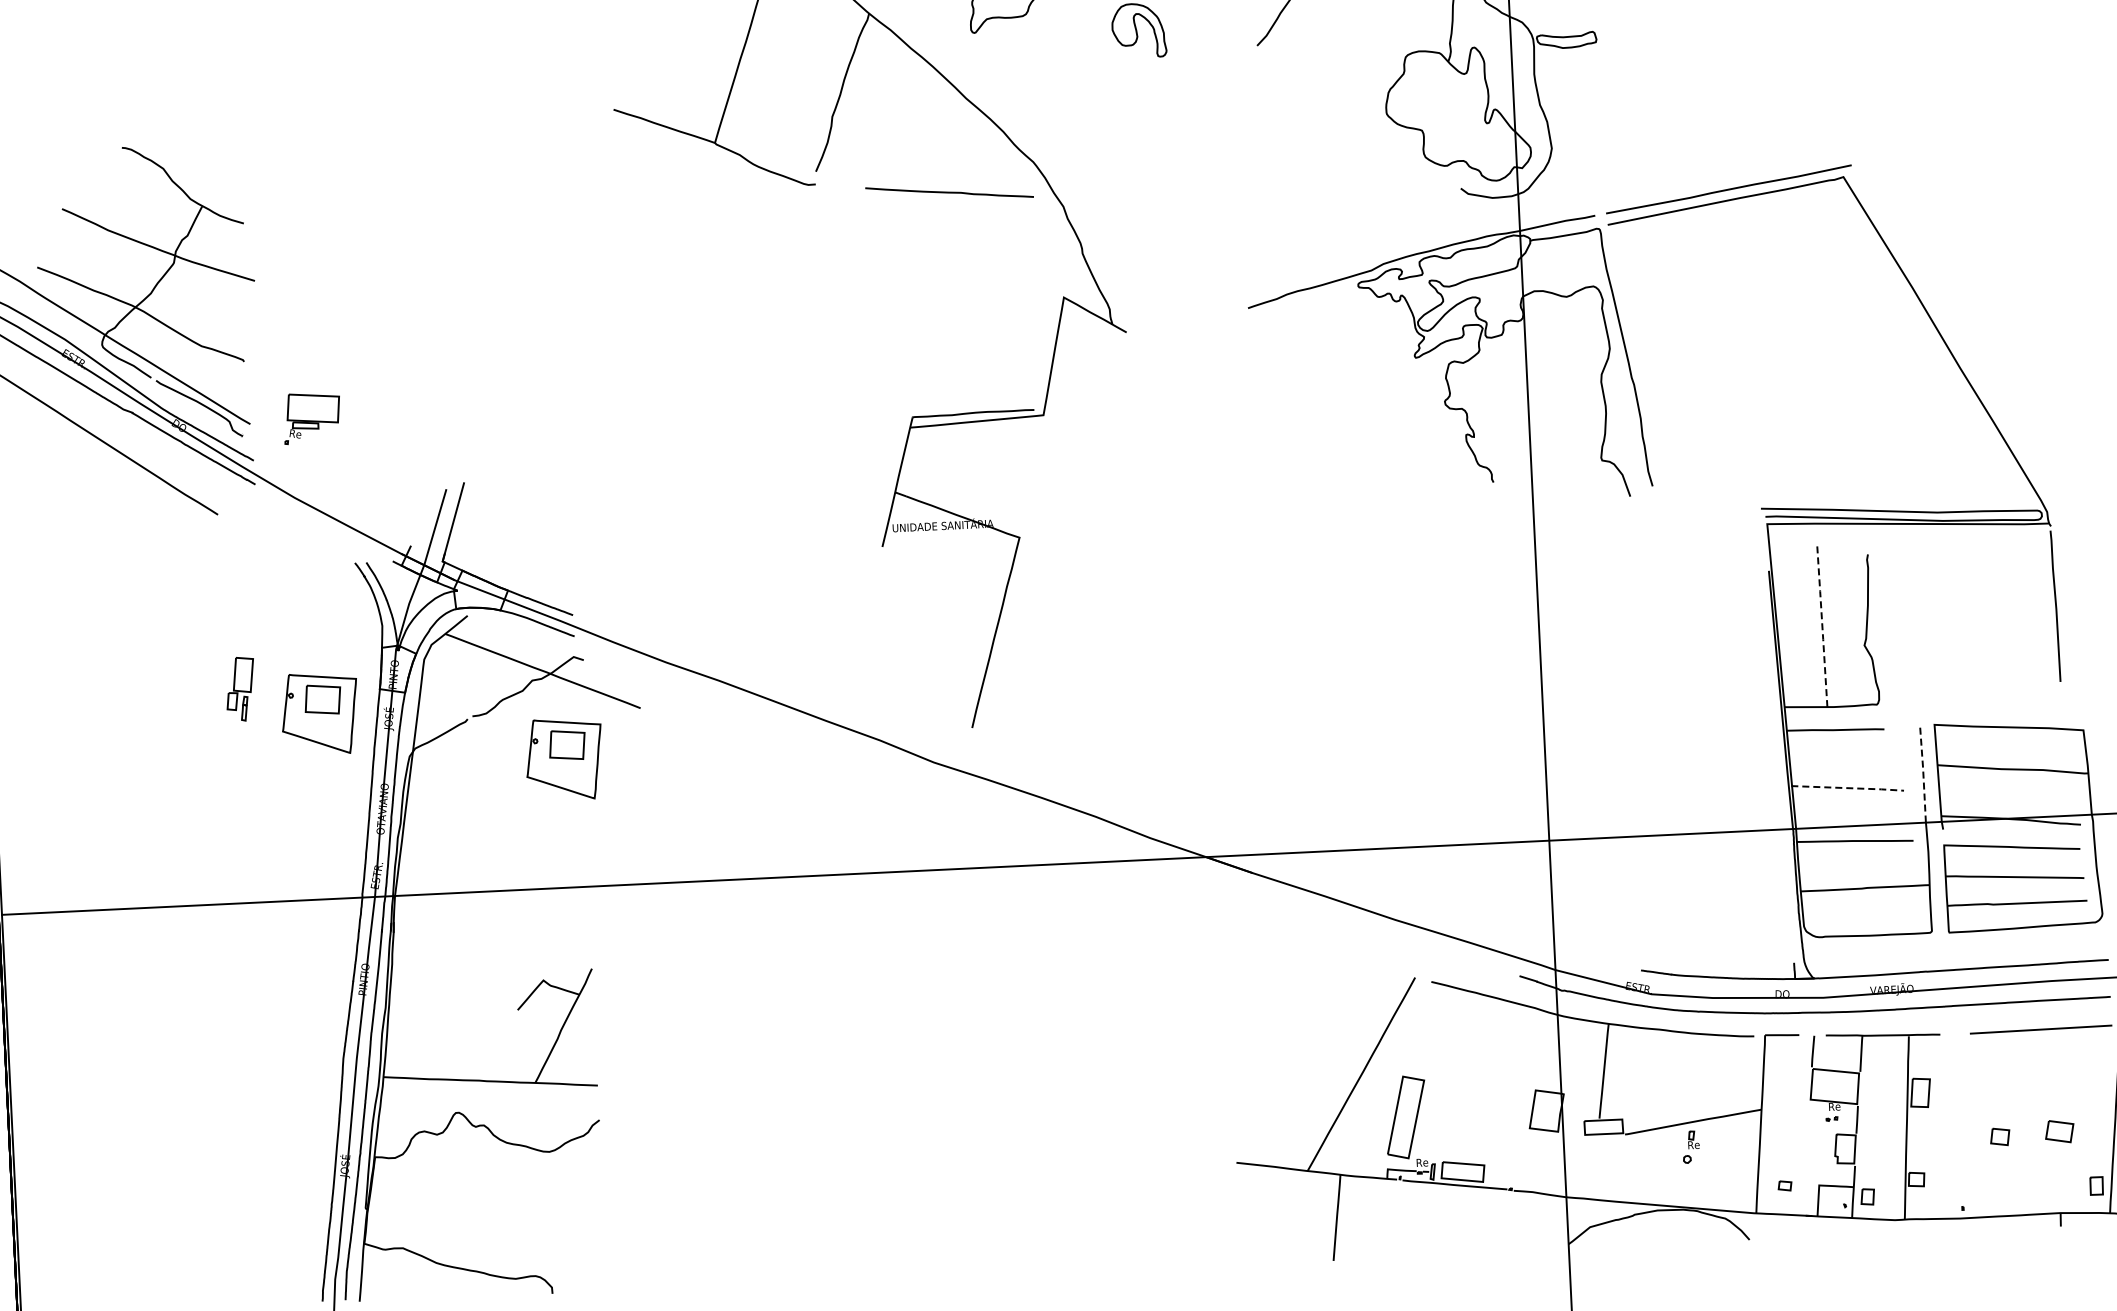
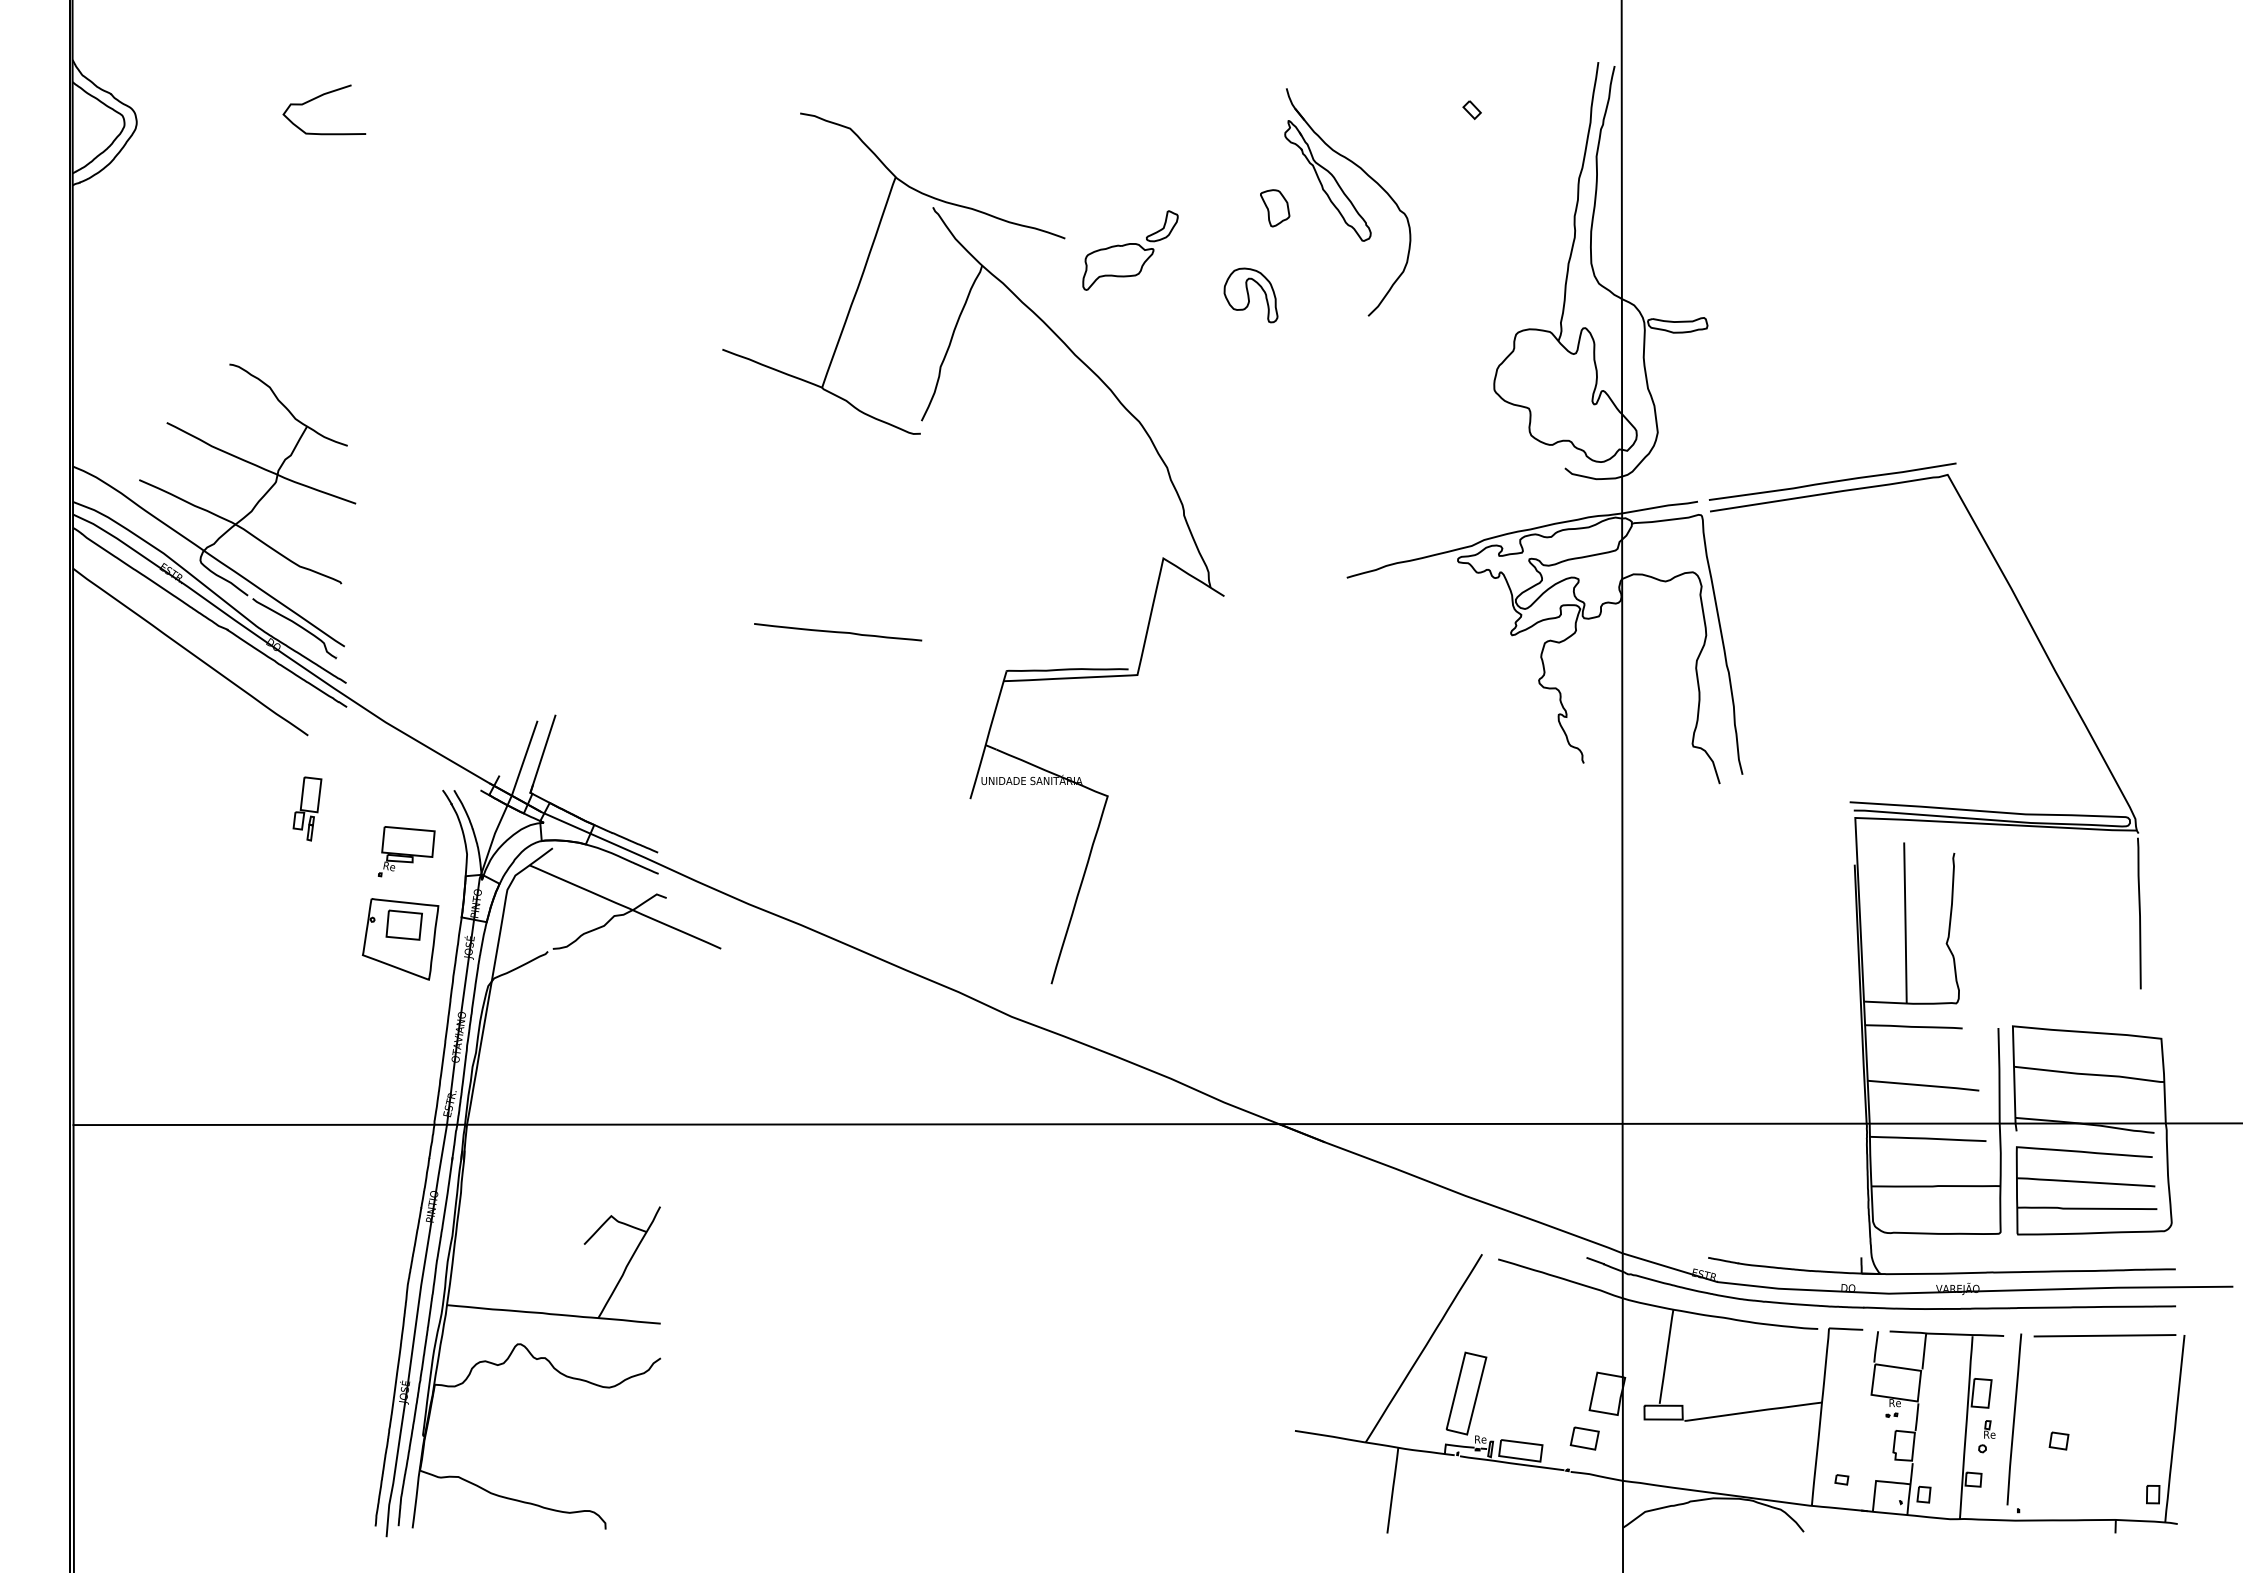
line: (949, 192) -> (838, 632), moved
part: (311, 418) -> (406, 851), moved
line: (1822, 626) -> (1905, 922), dashed -> solid
part: (240, 688) -> (307, 808), moved
part: (564, 759) -> (642, 996), removed
line: (1923, 774) -> (1999, 1075), dashed -> solid
line: (1848, 788) -> (1923, 1085), dashed -> solid
line: (1954, 1117) -> (2014, 1419), added
part: (2059, 1131) -> (1584, 1438), moved
part: (1690, 1147) -> (1986, 1436), moved

